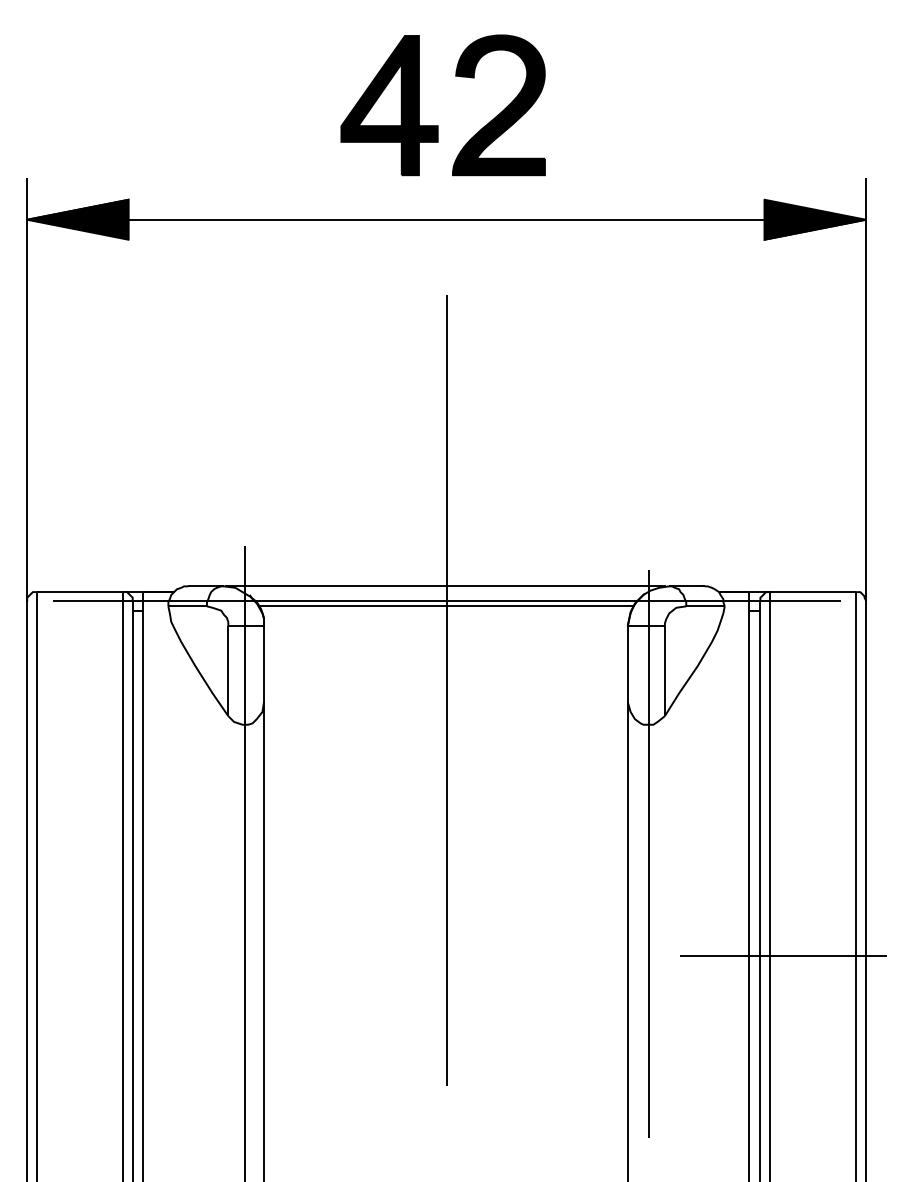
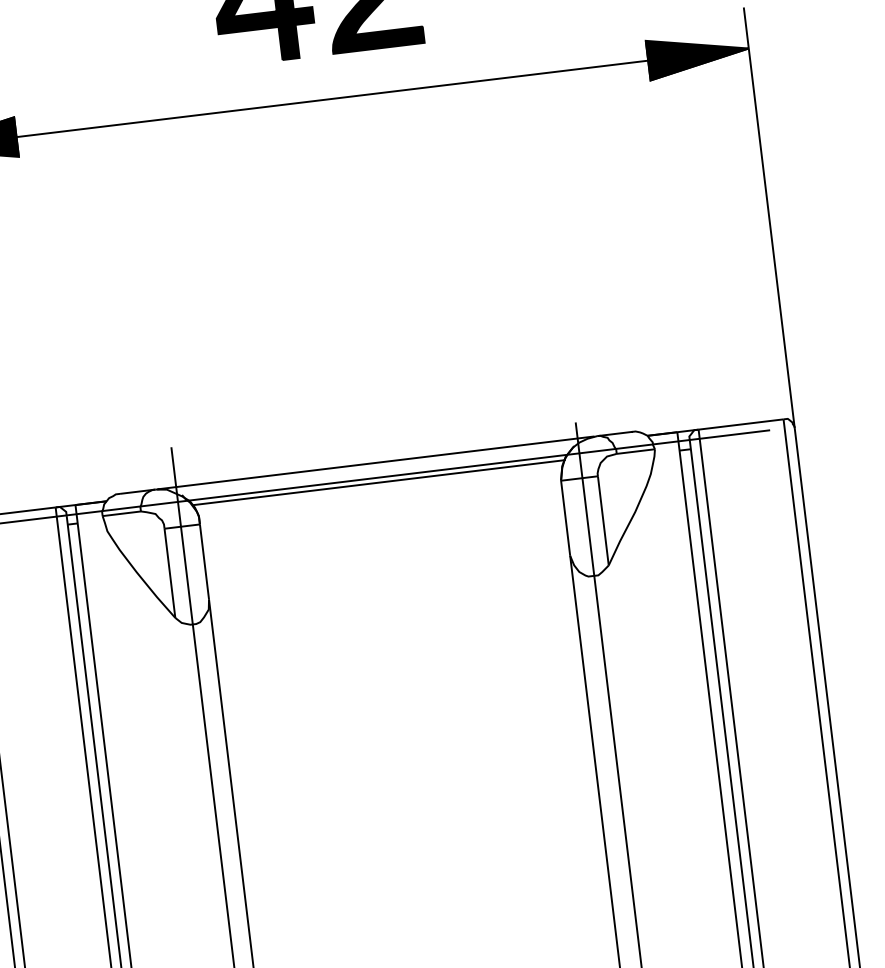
line: (447, 690) -> (389, 566), removed
line: (782, 955) -> (754, 788), removed

